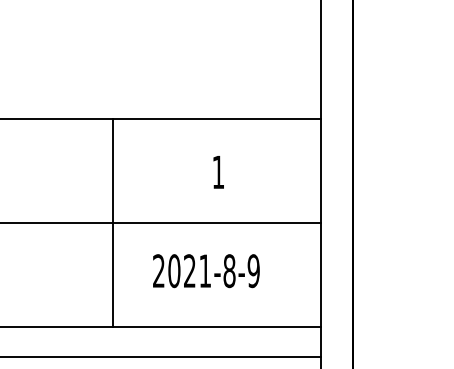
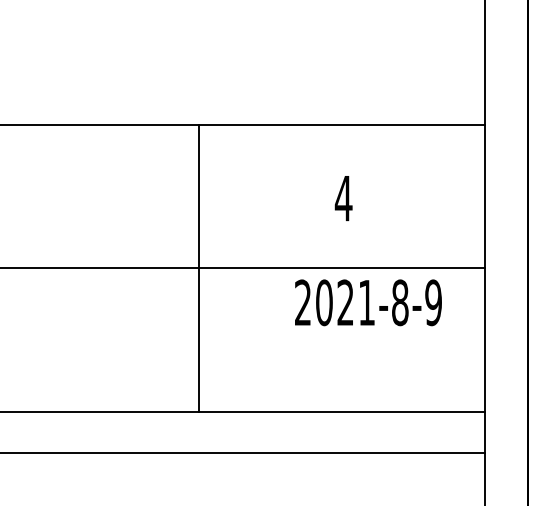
text: (218, 172) -> (343, 198), 1 -> 4
text: (206, 271) -> (368, 303), moved

